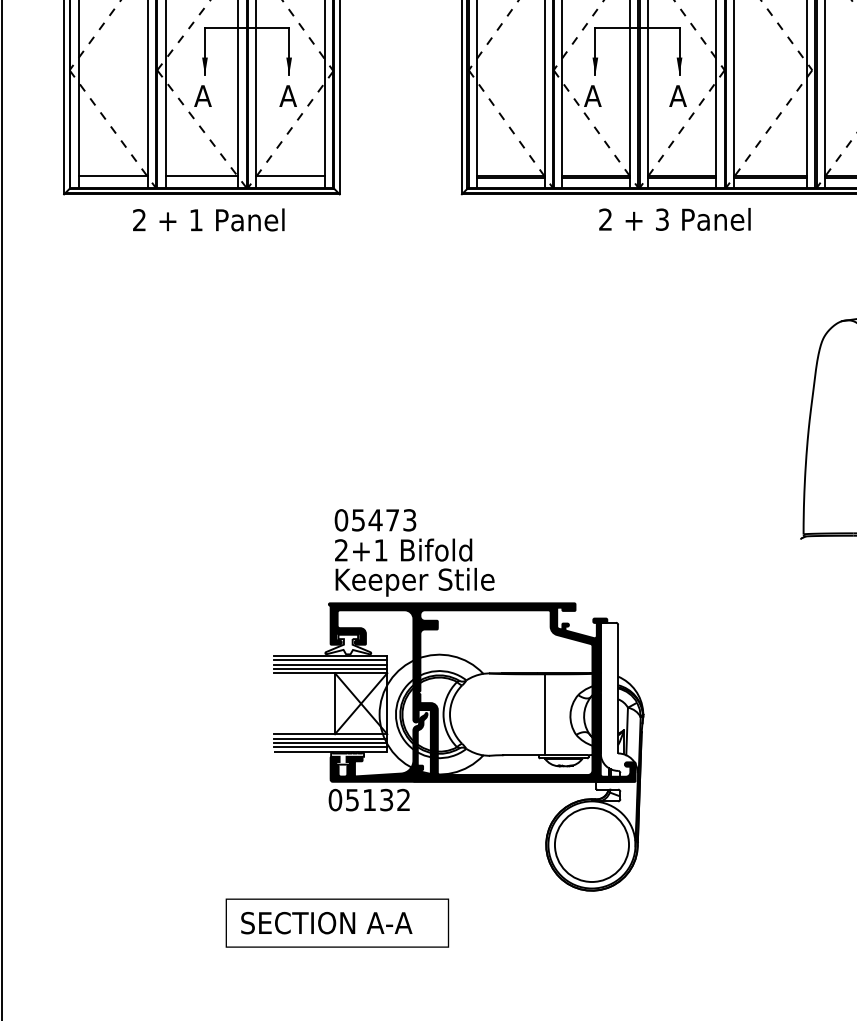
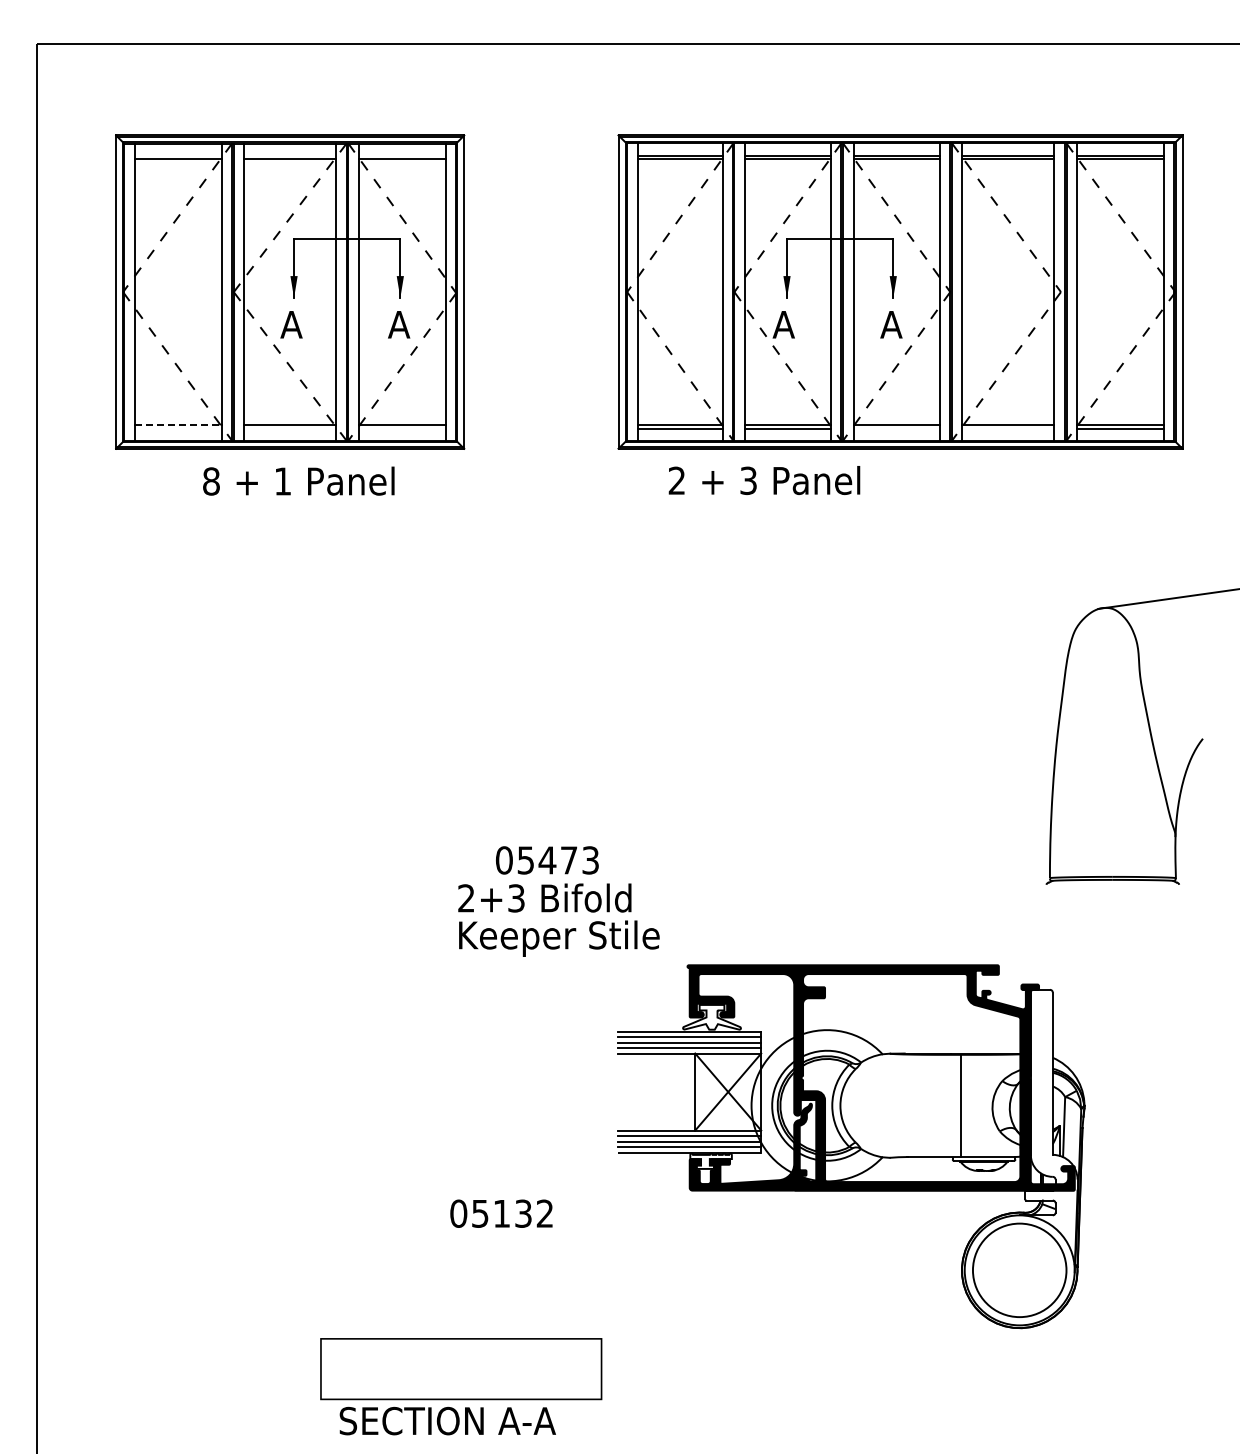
line: (113, 175) -> (178, 425), solid -> dashed
line: (682, 178) -> (896, 428), removed
line: (770, 178) -> (1008, 428), removed
text: (674, 219) -> (764, 480), moved
text: (139, 220) -> (211, 481), 2 -> 8
text: (375, 520) -> (547, 860), moved
text: (381, 550) -> (516, 898), 2+1 -> 2+3
part: (458, 746) -> (851, 1146), moved
text: (326, 922) -> (447, 1420), moved

